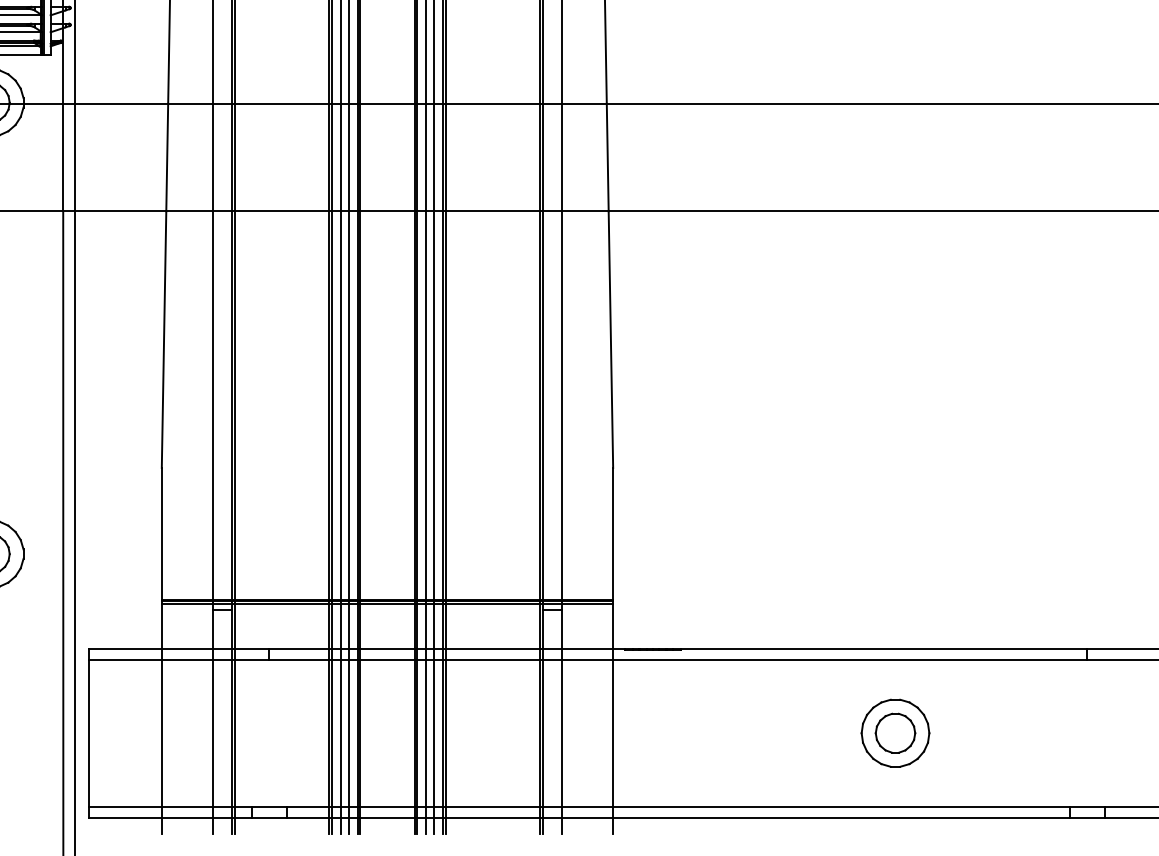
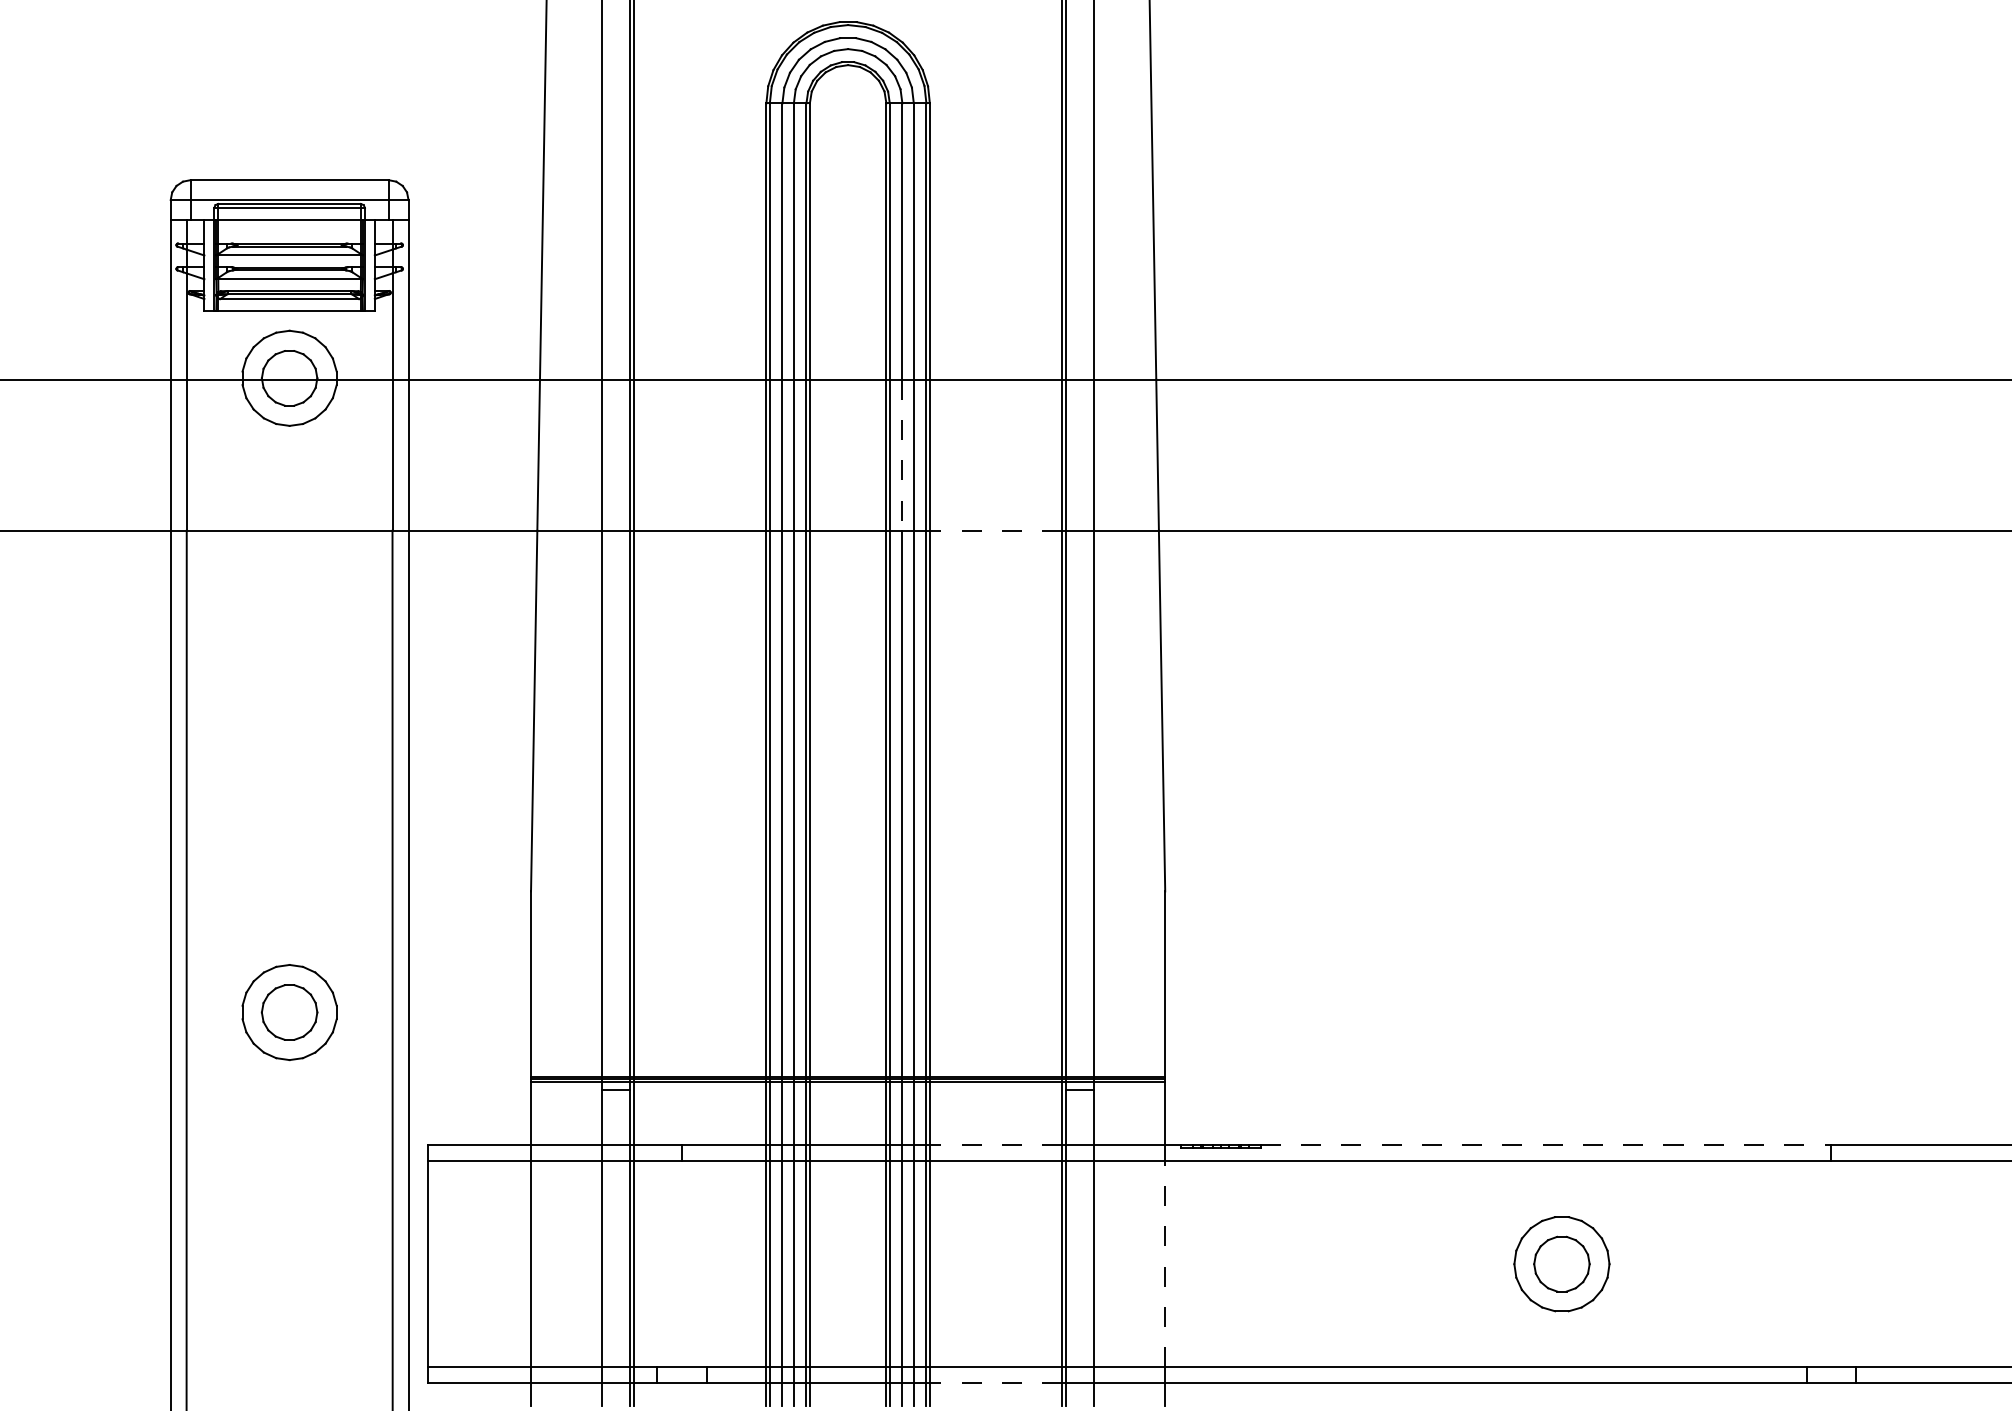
line: (426, 157) -> (902, 455), solid -> dashed
line: (492, 211) -> (995, 530), solid -> dashed
line: (492, 648) -> (995, 1145), solid -> dashed
line: (884, 648) -> (1546, 1145), solid -> dashed
line: (613, 732) -> (1165, 1263), solid -> dashed
line: (492, 818) -> (995, 1383), solid -> dashed

